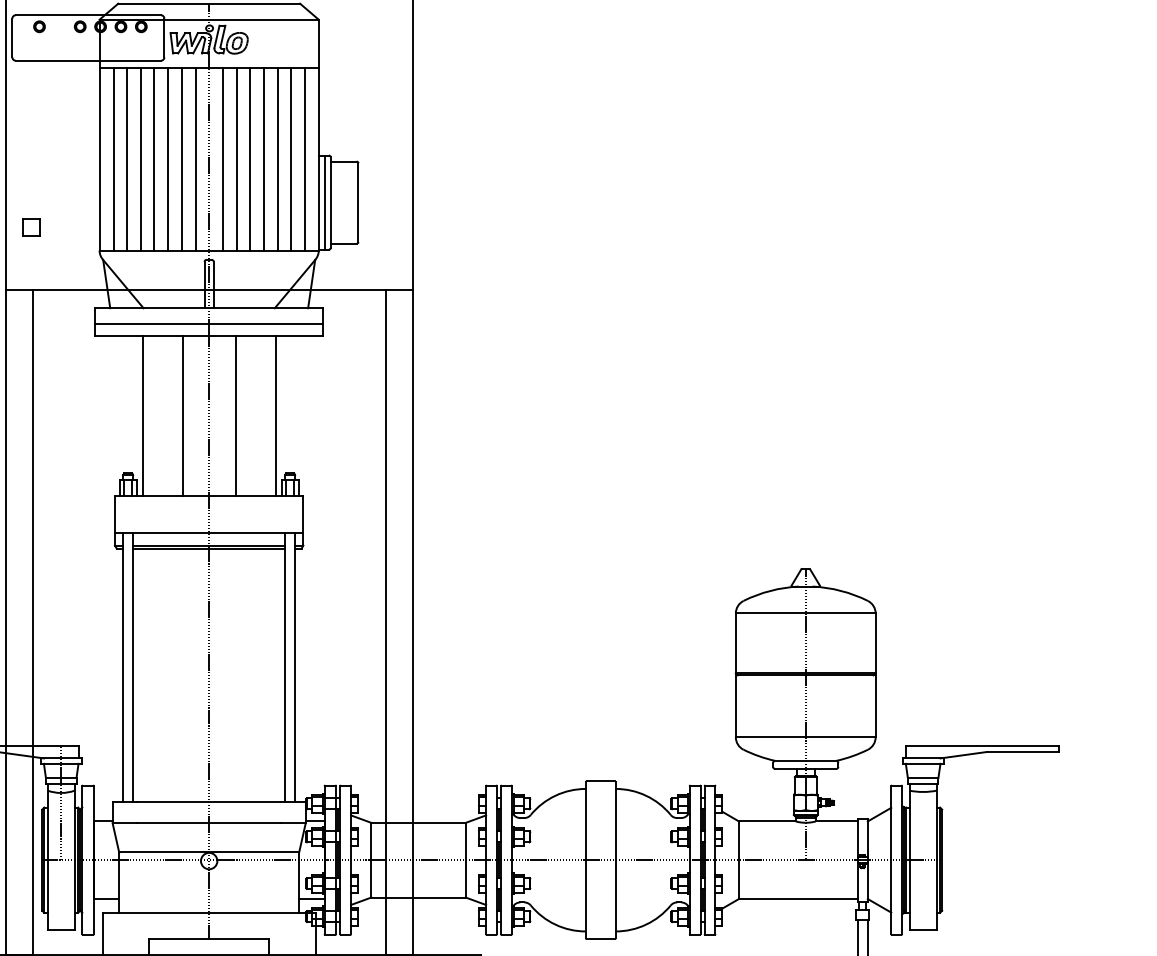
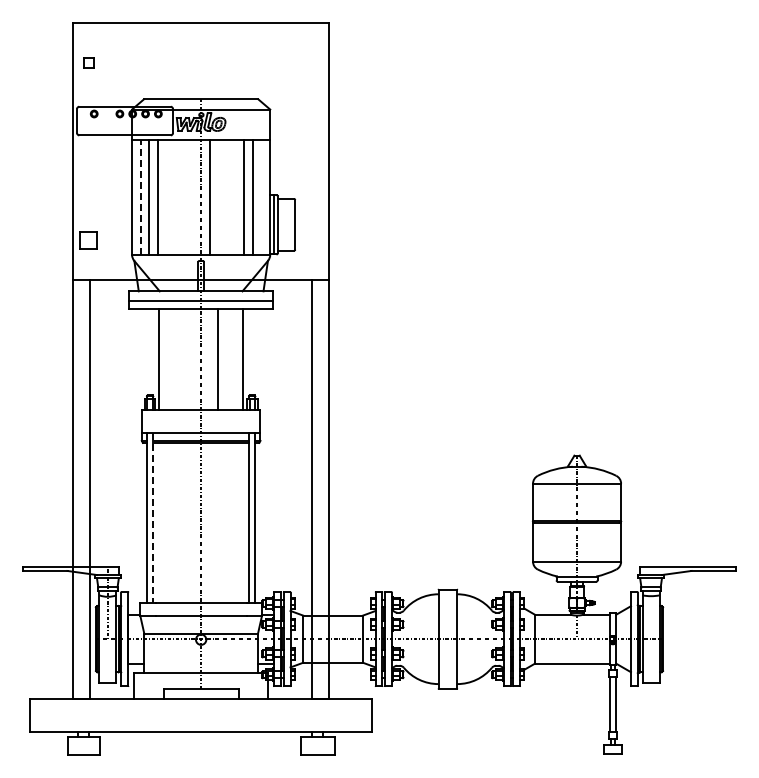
line: (112, 159) -> (140, 197), solid -> dashed
line: (154, 159) -> (166, 197), removed
line: (168, 159) -> (175, 197), removed
line: (181, 159) -> (183, 197), removed
line: (195, 159) -> (192, 197), removed
line: (236, 159) -> (218, 197), removed
line: (249, 159) -> (226, 197), removed
line: (263, 159) -> (235, 197), removed
line: (304, 159) -> (261, 197), removed
part: (30, 227) -> (88, 240), size x1.6
line: (182, 416) -> (184, 359), removed
line: (133, 667) -> (153, 517), solid -> dashed

